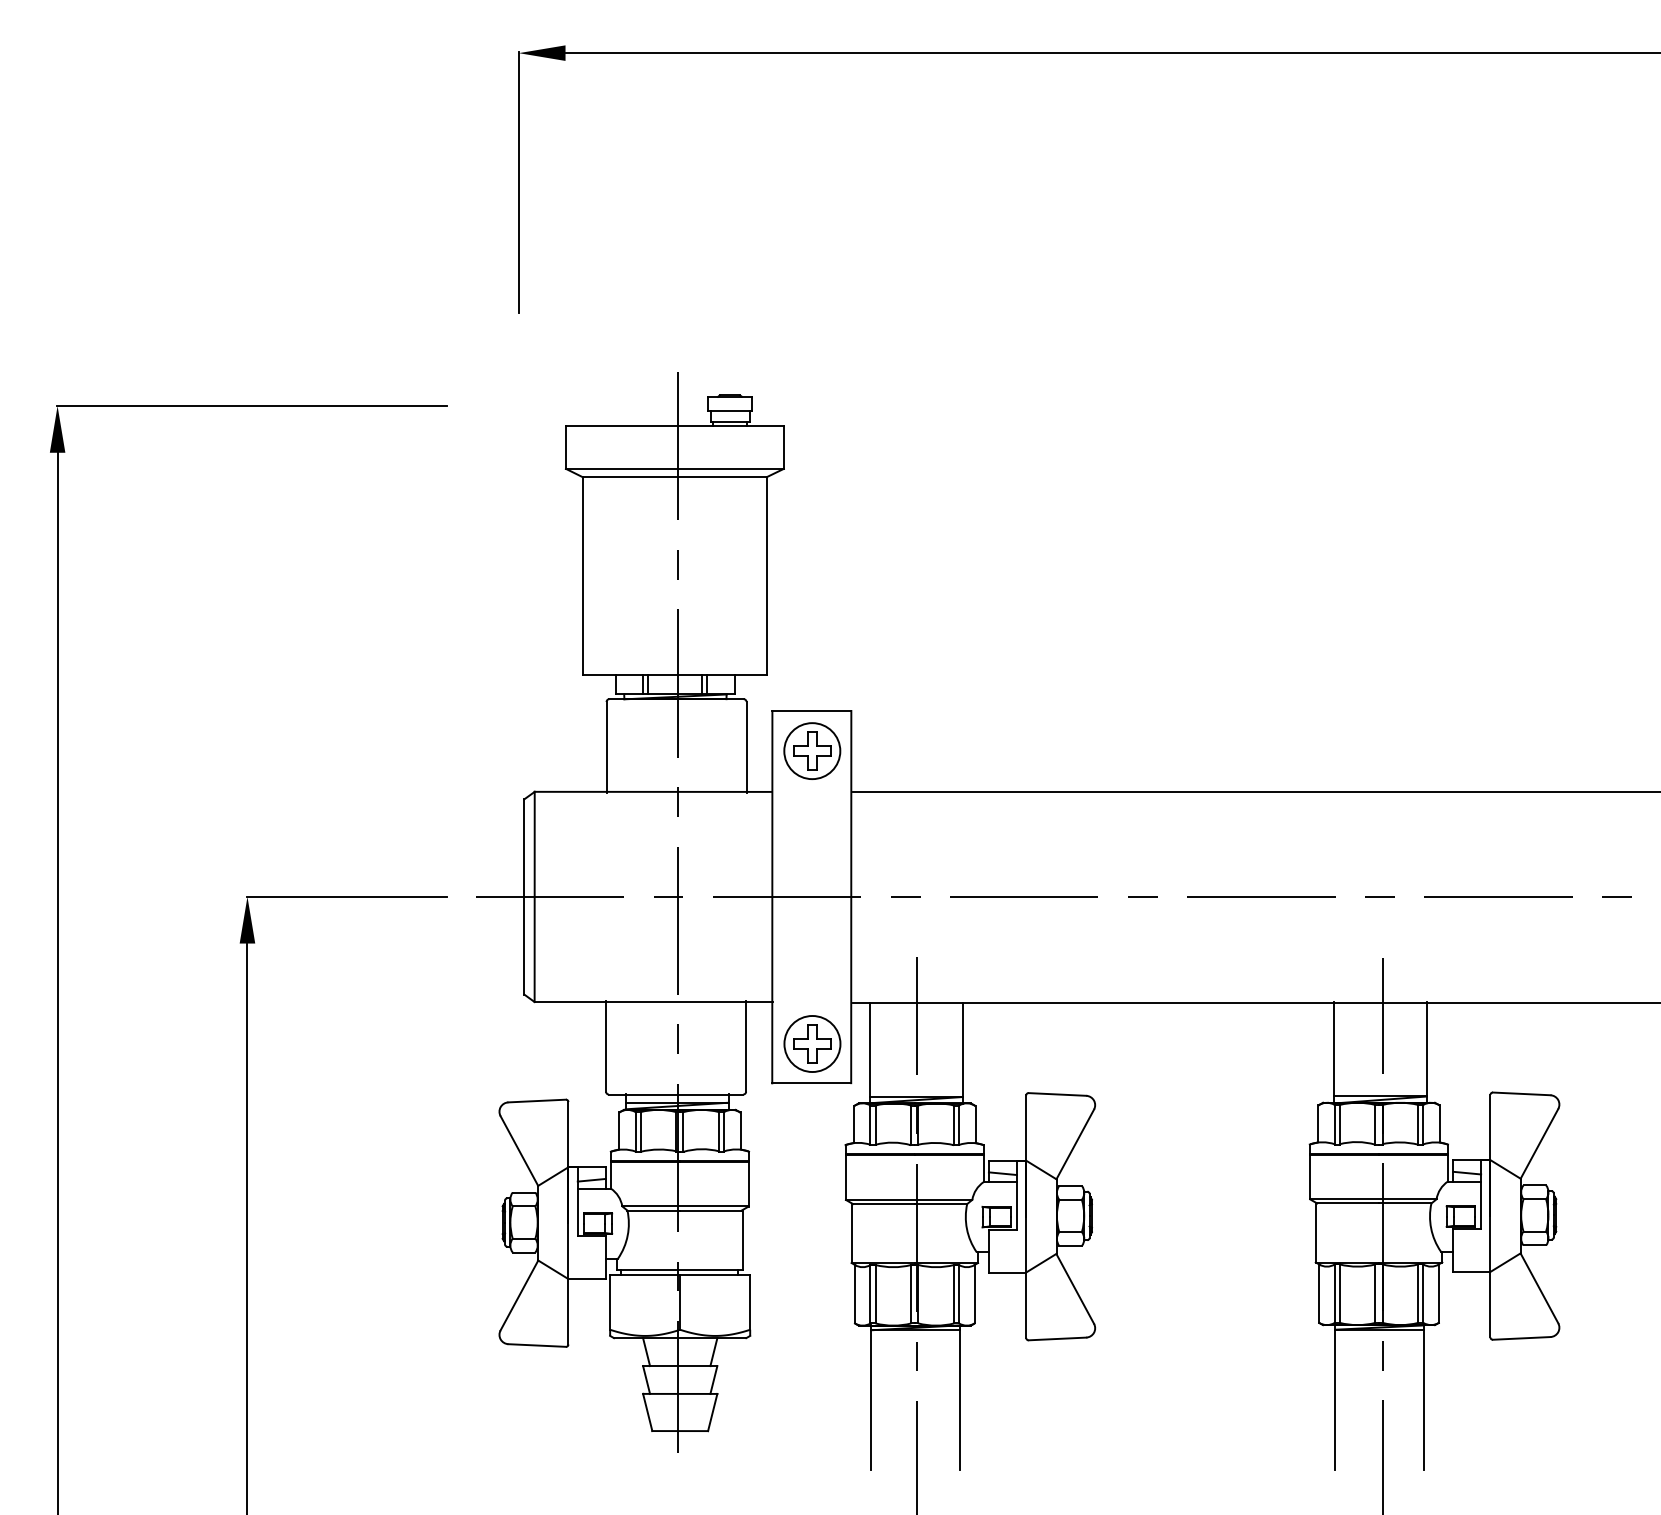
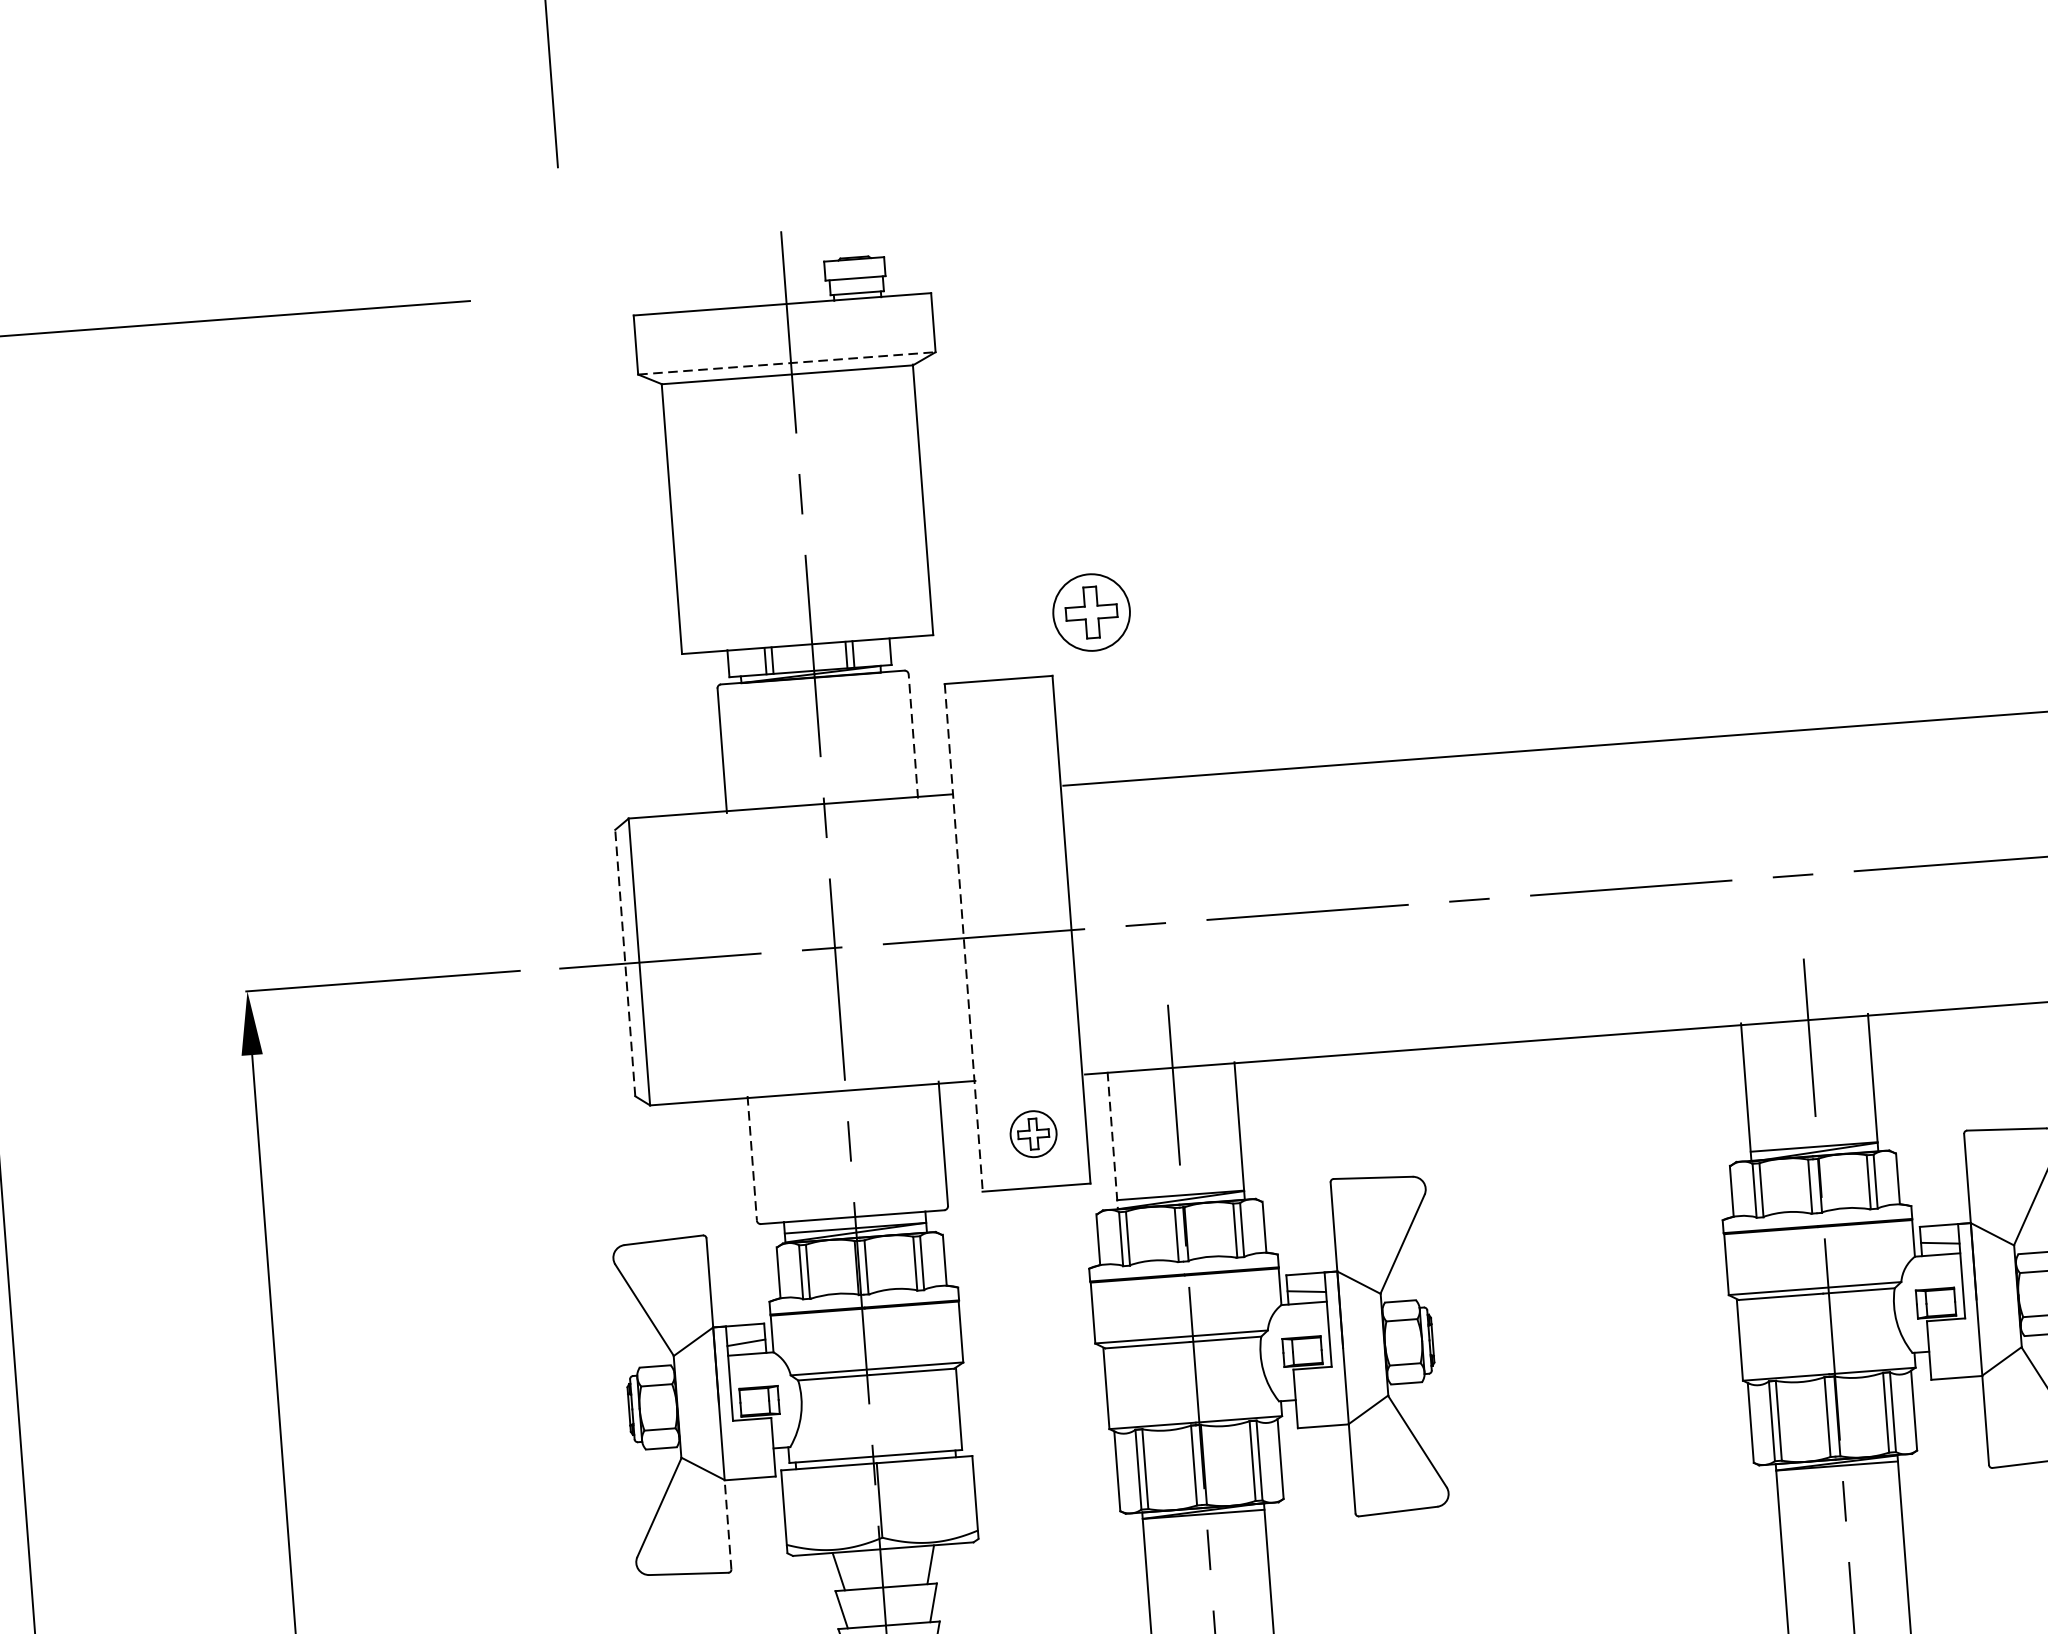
line: (674, 468) -> (786, 362), solid -> dashed
line: (746, 747) -> (913, 736), solid -> dashed
part: (812, 750) -> (1091, 611), moved
line: (524, 896) -> (625, 962), solid -> dashed
line: (772, 897) -> (964, 938), solid -> dashed
part: (812, 1043) -> (1033, 1133), size x0.6
line: (606, 1046) -> (752, 1158), solid -> dashed
line: (869, 1053) -> (1112, 1141), solid -> dashed
line: (568, 1311) -> (728, 1524), solid -> dashed

